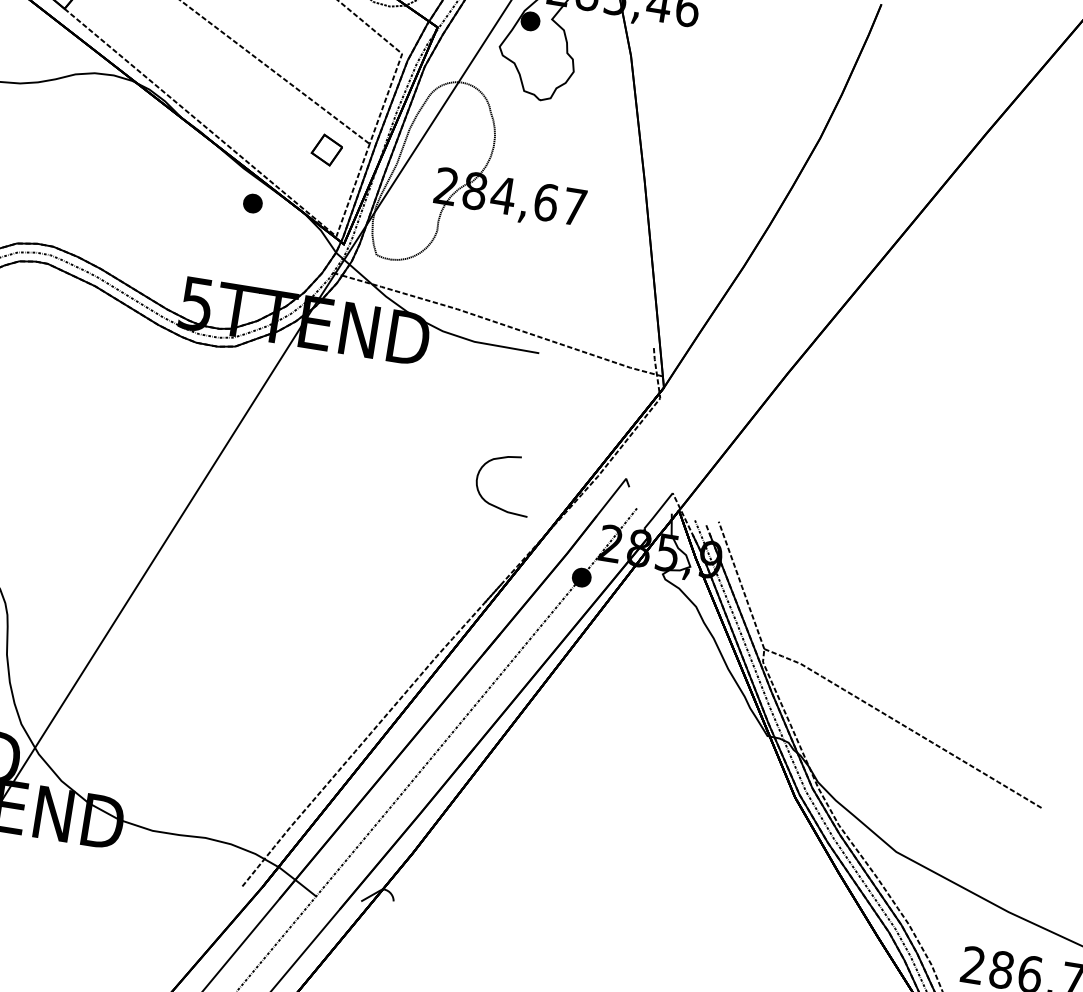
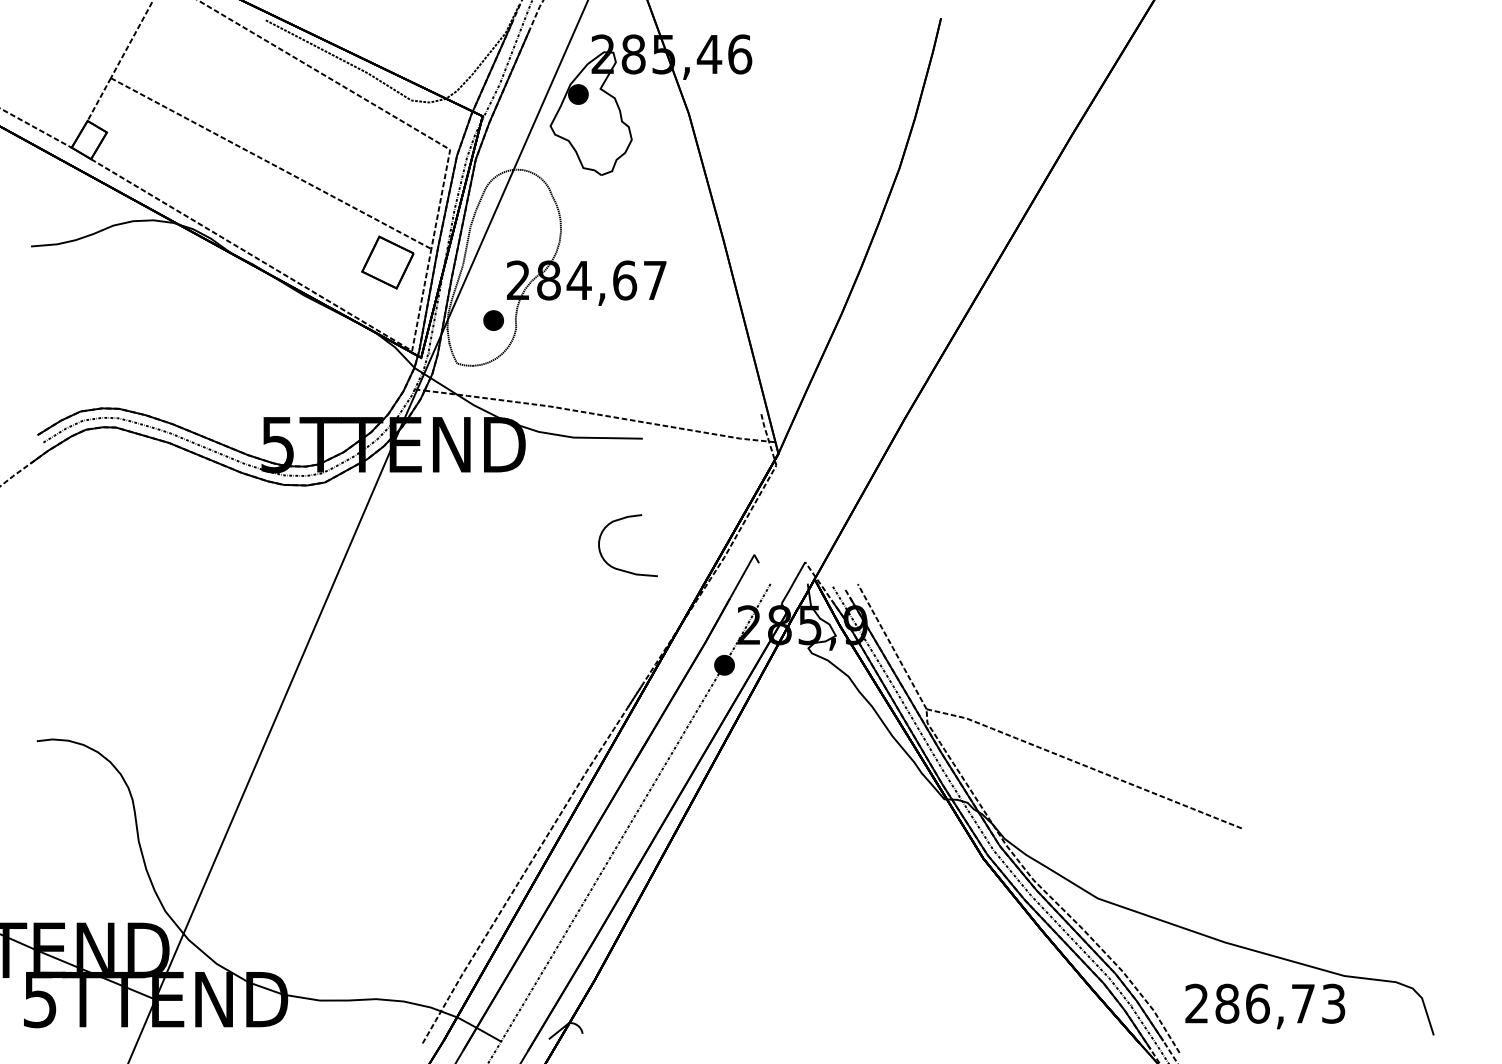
part: (326, 150) -> (387, 262), size x1.67
part: (252, 203) -> (493, 320), moved
curve: (492, 504) -> (619, 568), moved

